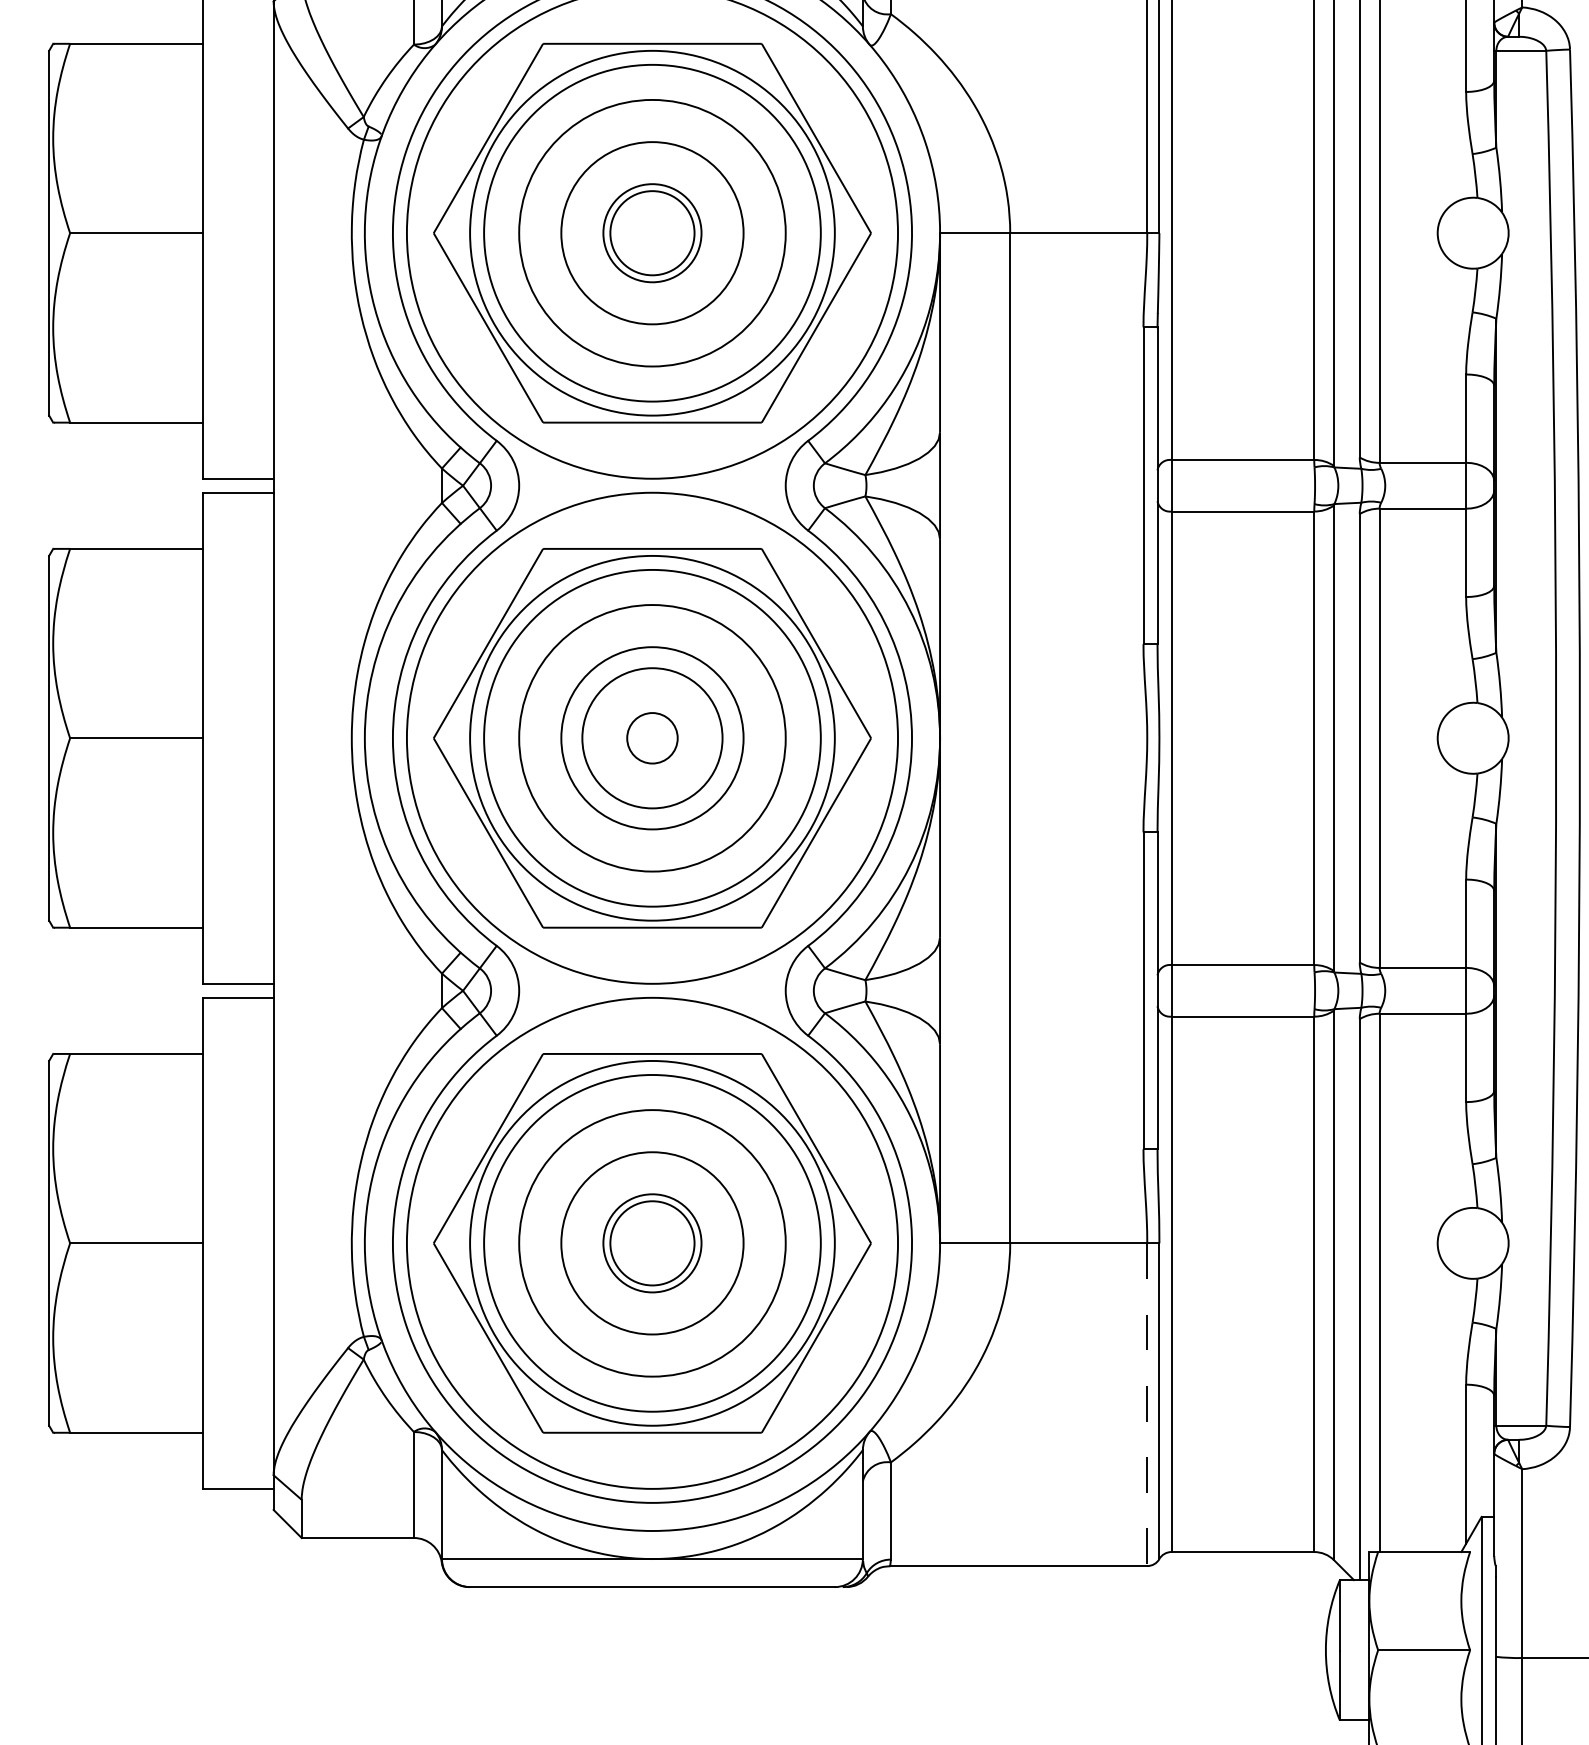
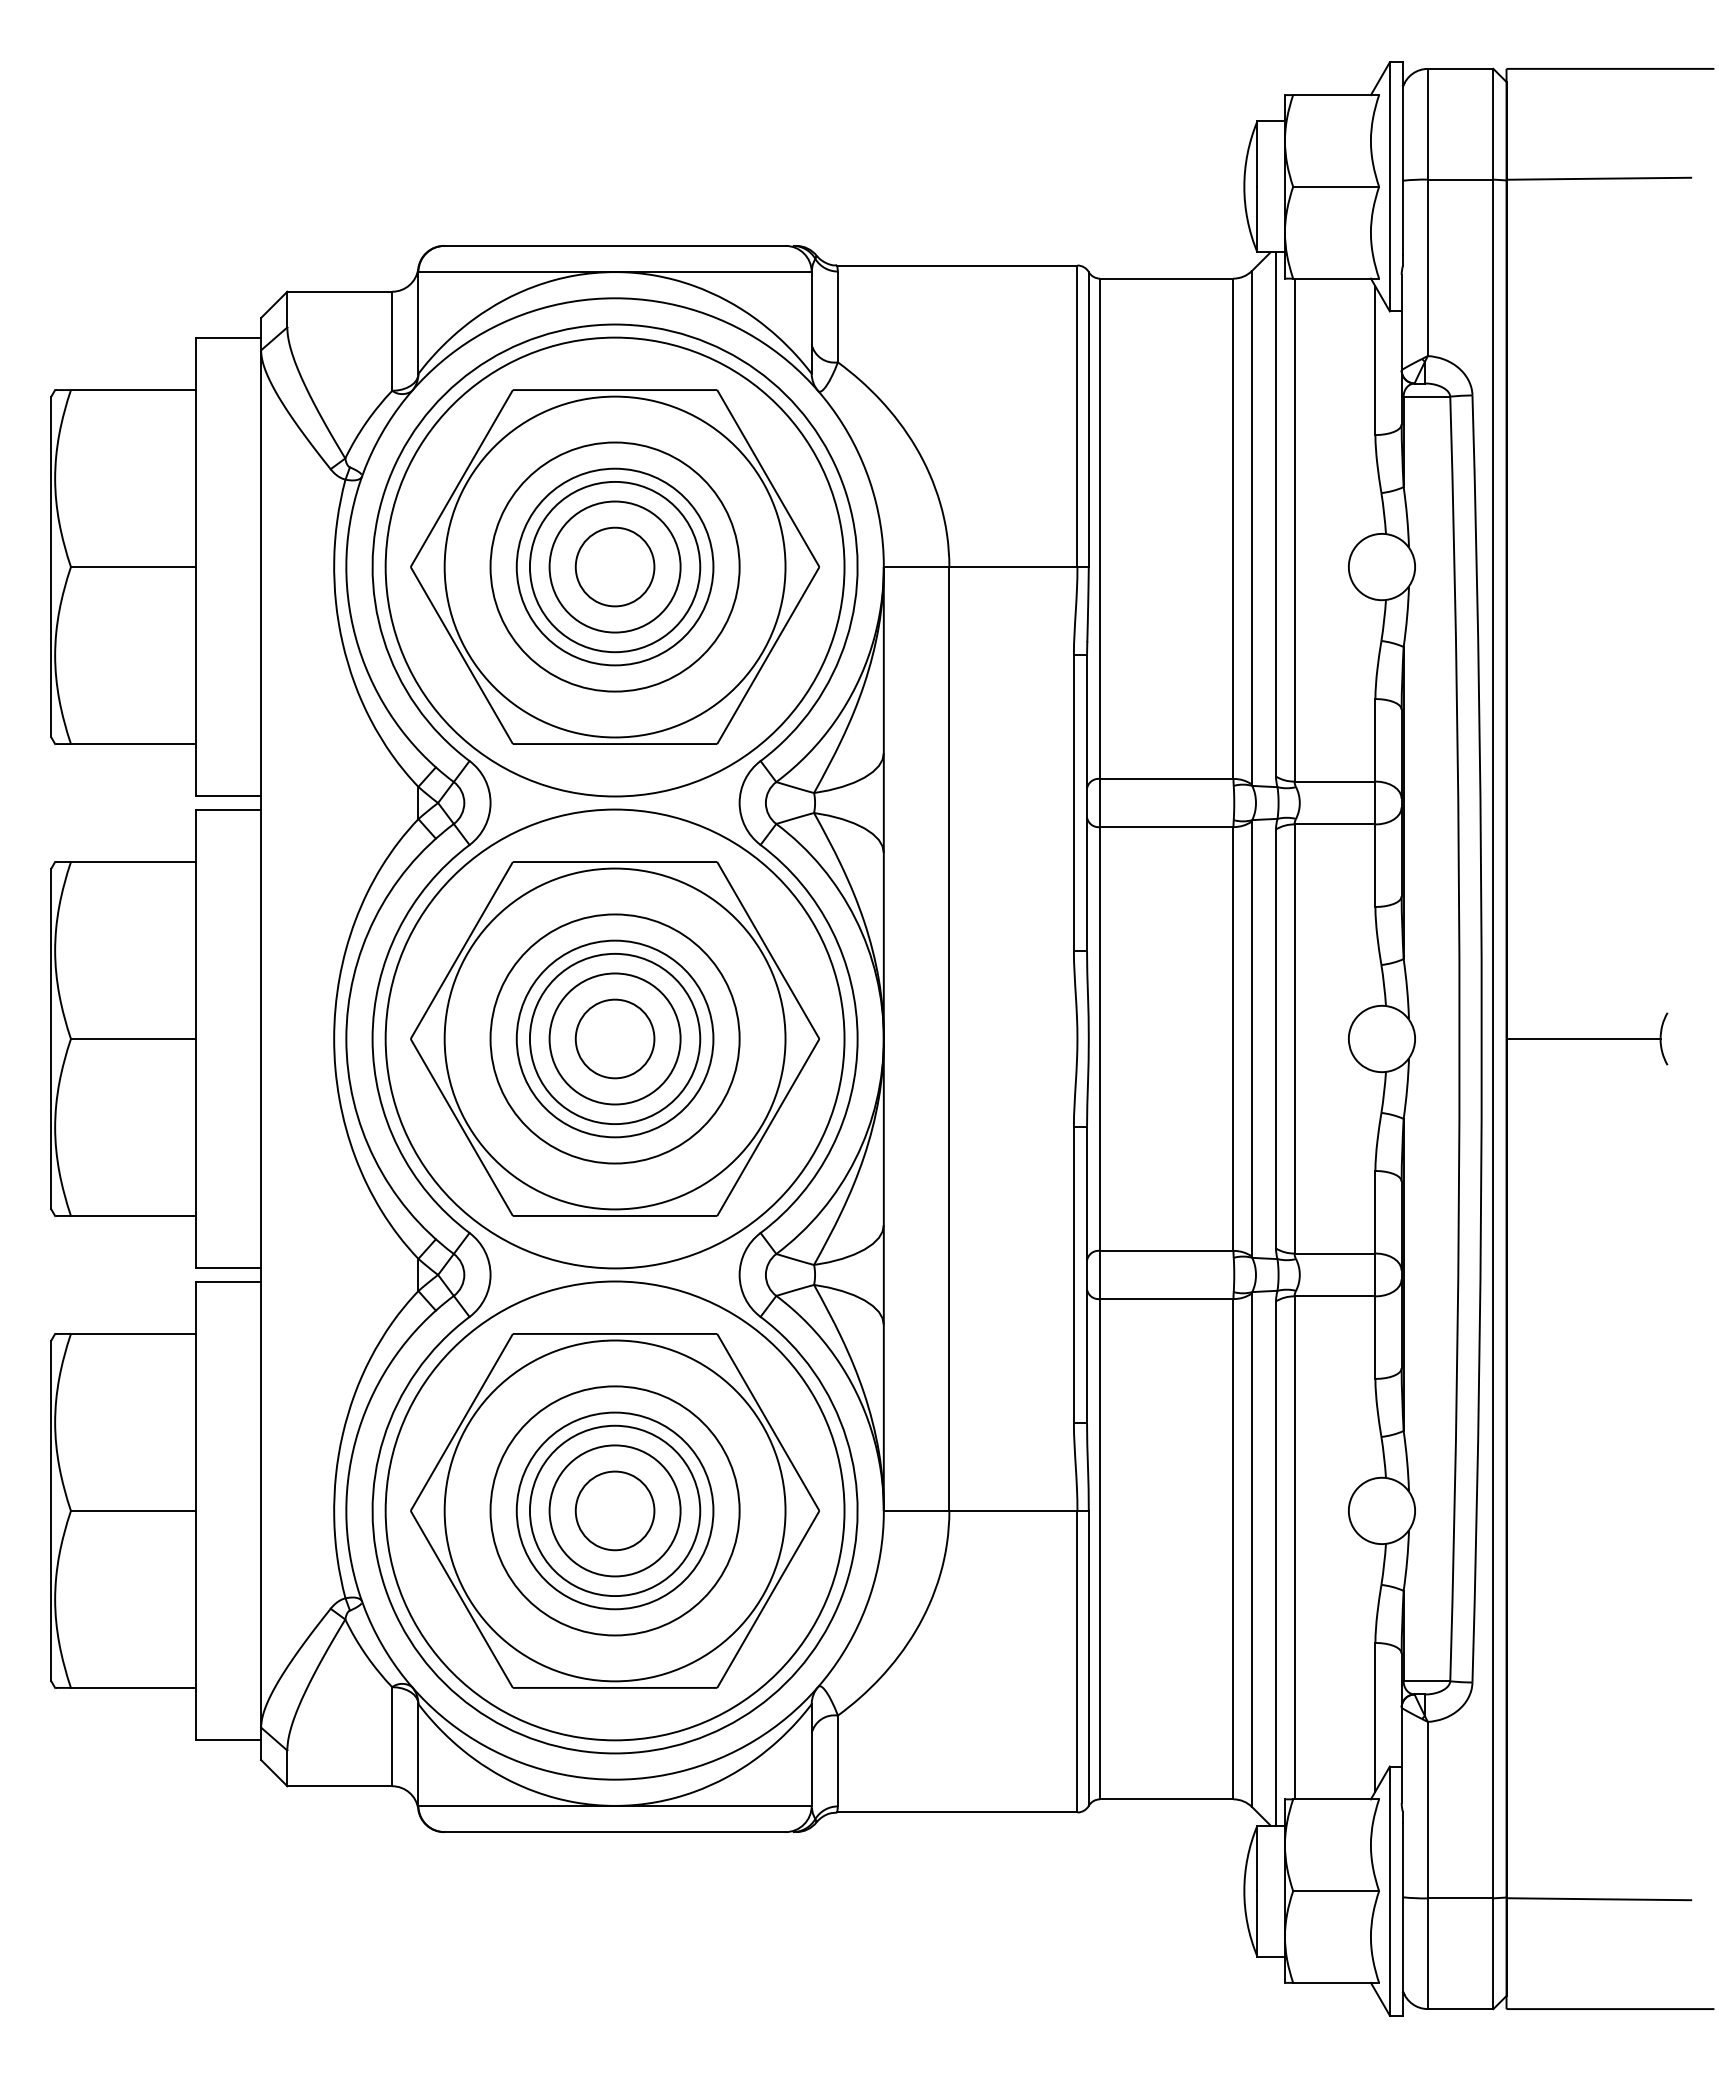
circle: (651, 232) -> (614, 566), size x0.62
circle: (651, 232) -> (614, 566), size x1.43
circle: (651, 737) -> (614, 1038), size x0.62
circle: (651, 737) -> (614, 1038), size x1.67
circle: (651, 1242) -> (614, 1510), size x0.62
circle: (651, 1242) -> (614, 1510), size x1.43
line: (1147, 1404) -> (1077, 1661), dashed -> solid

